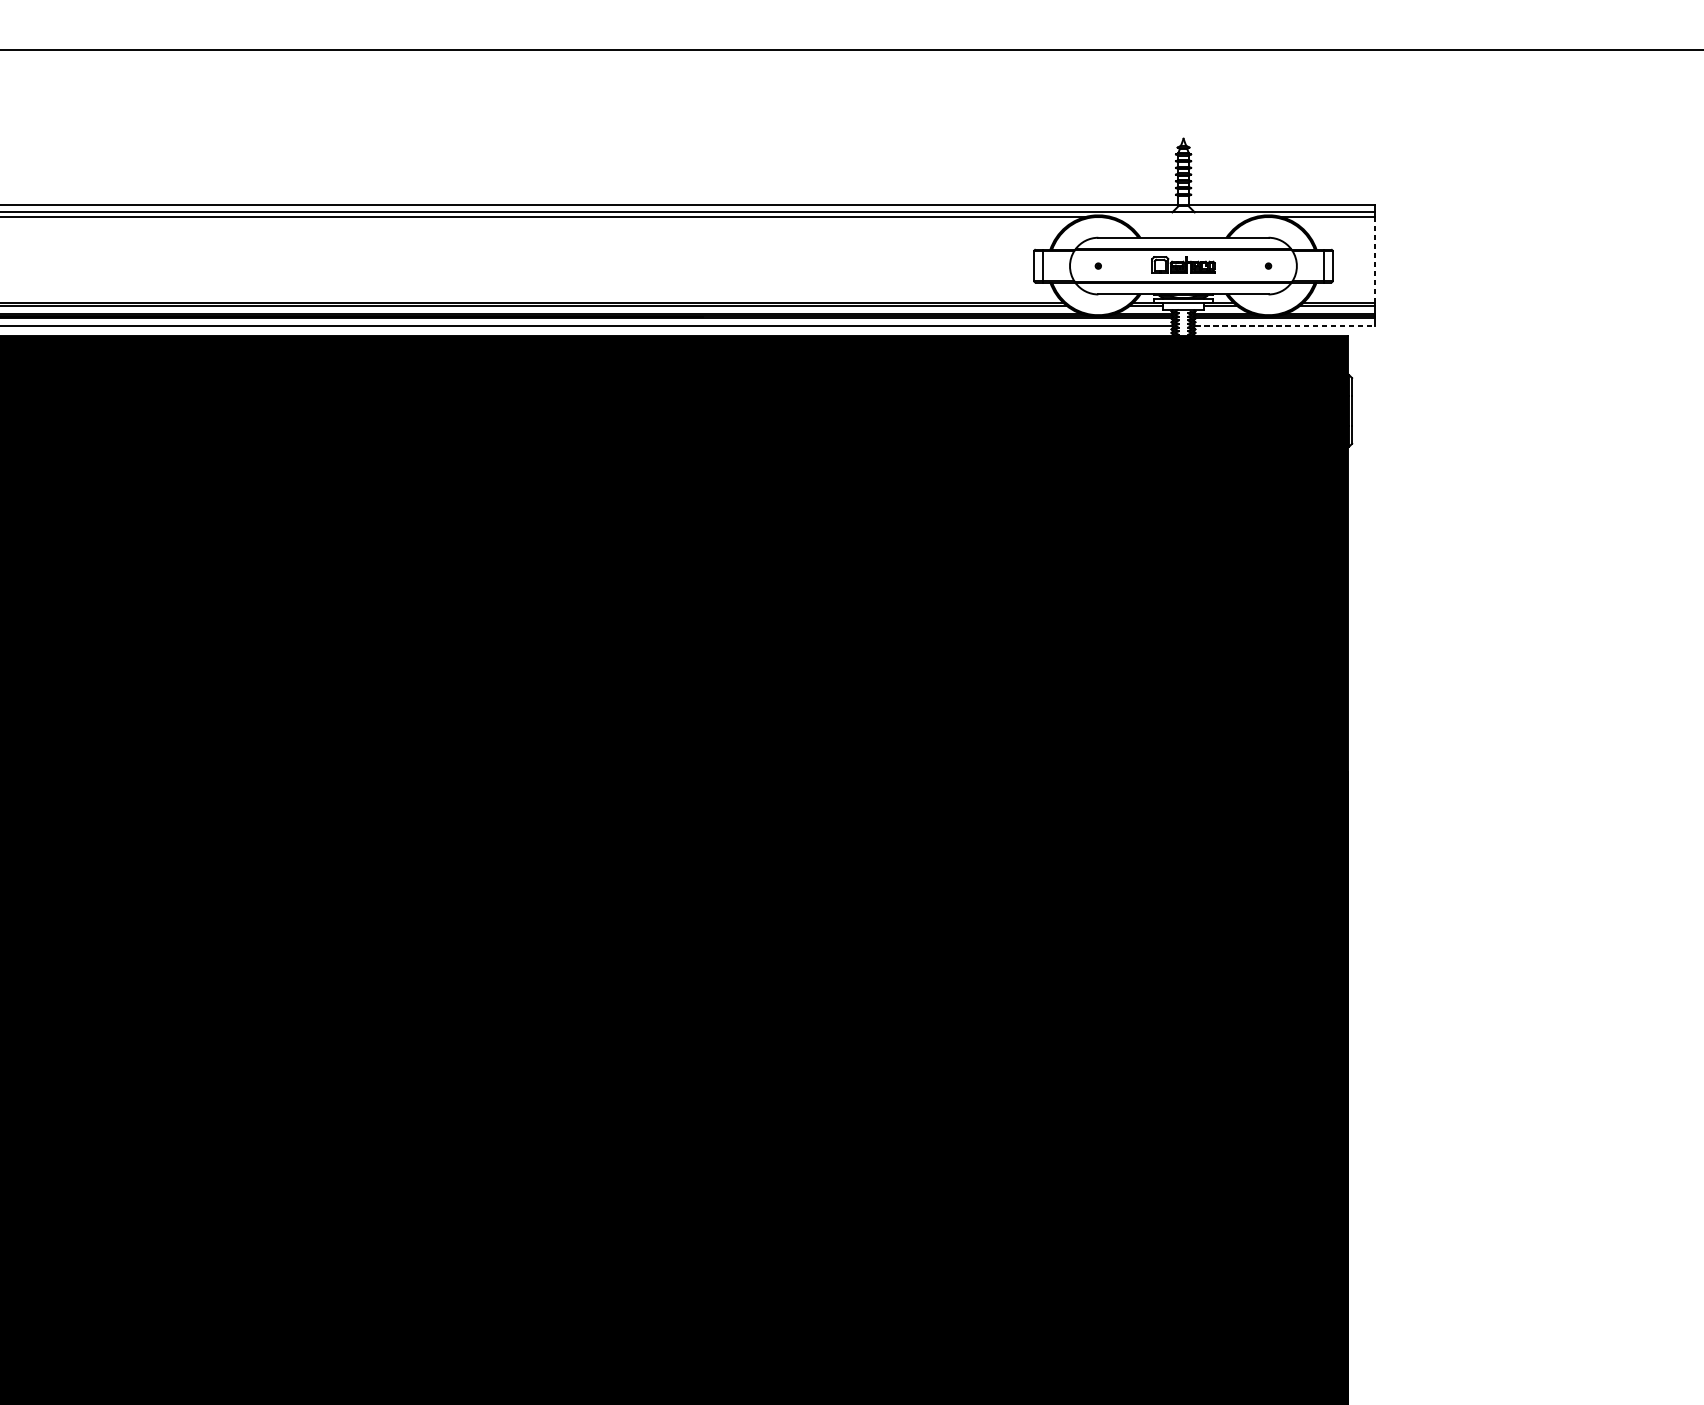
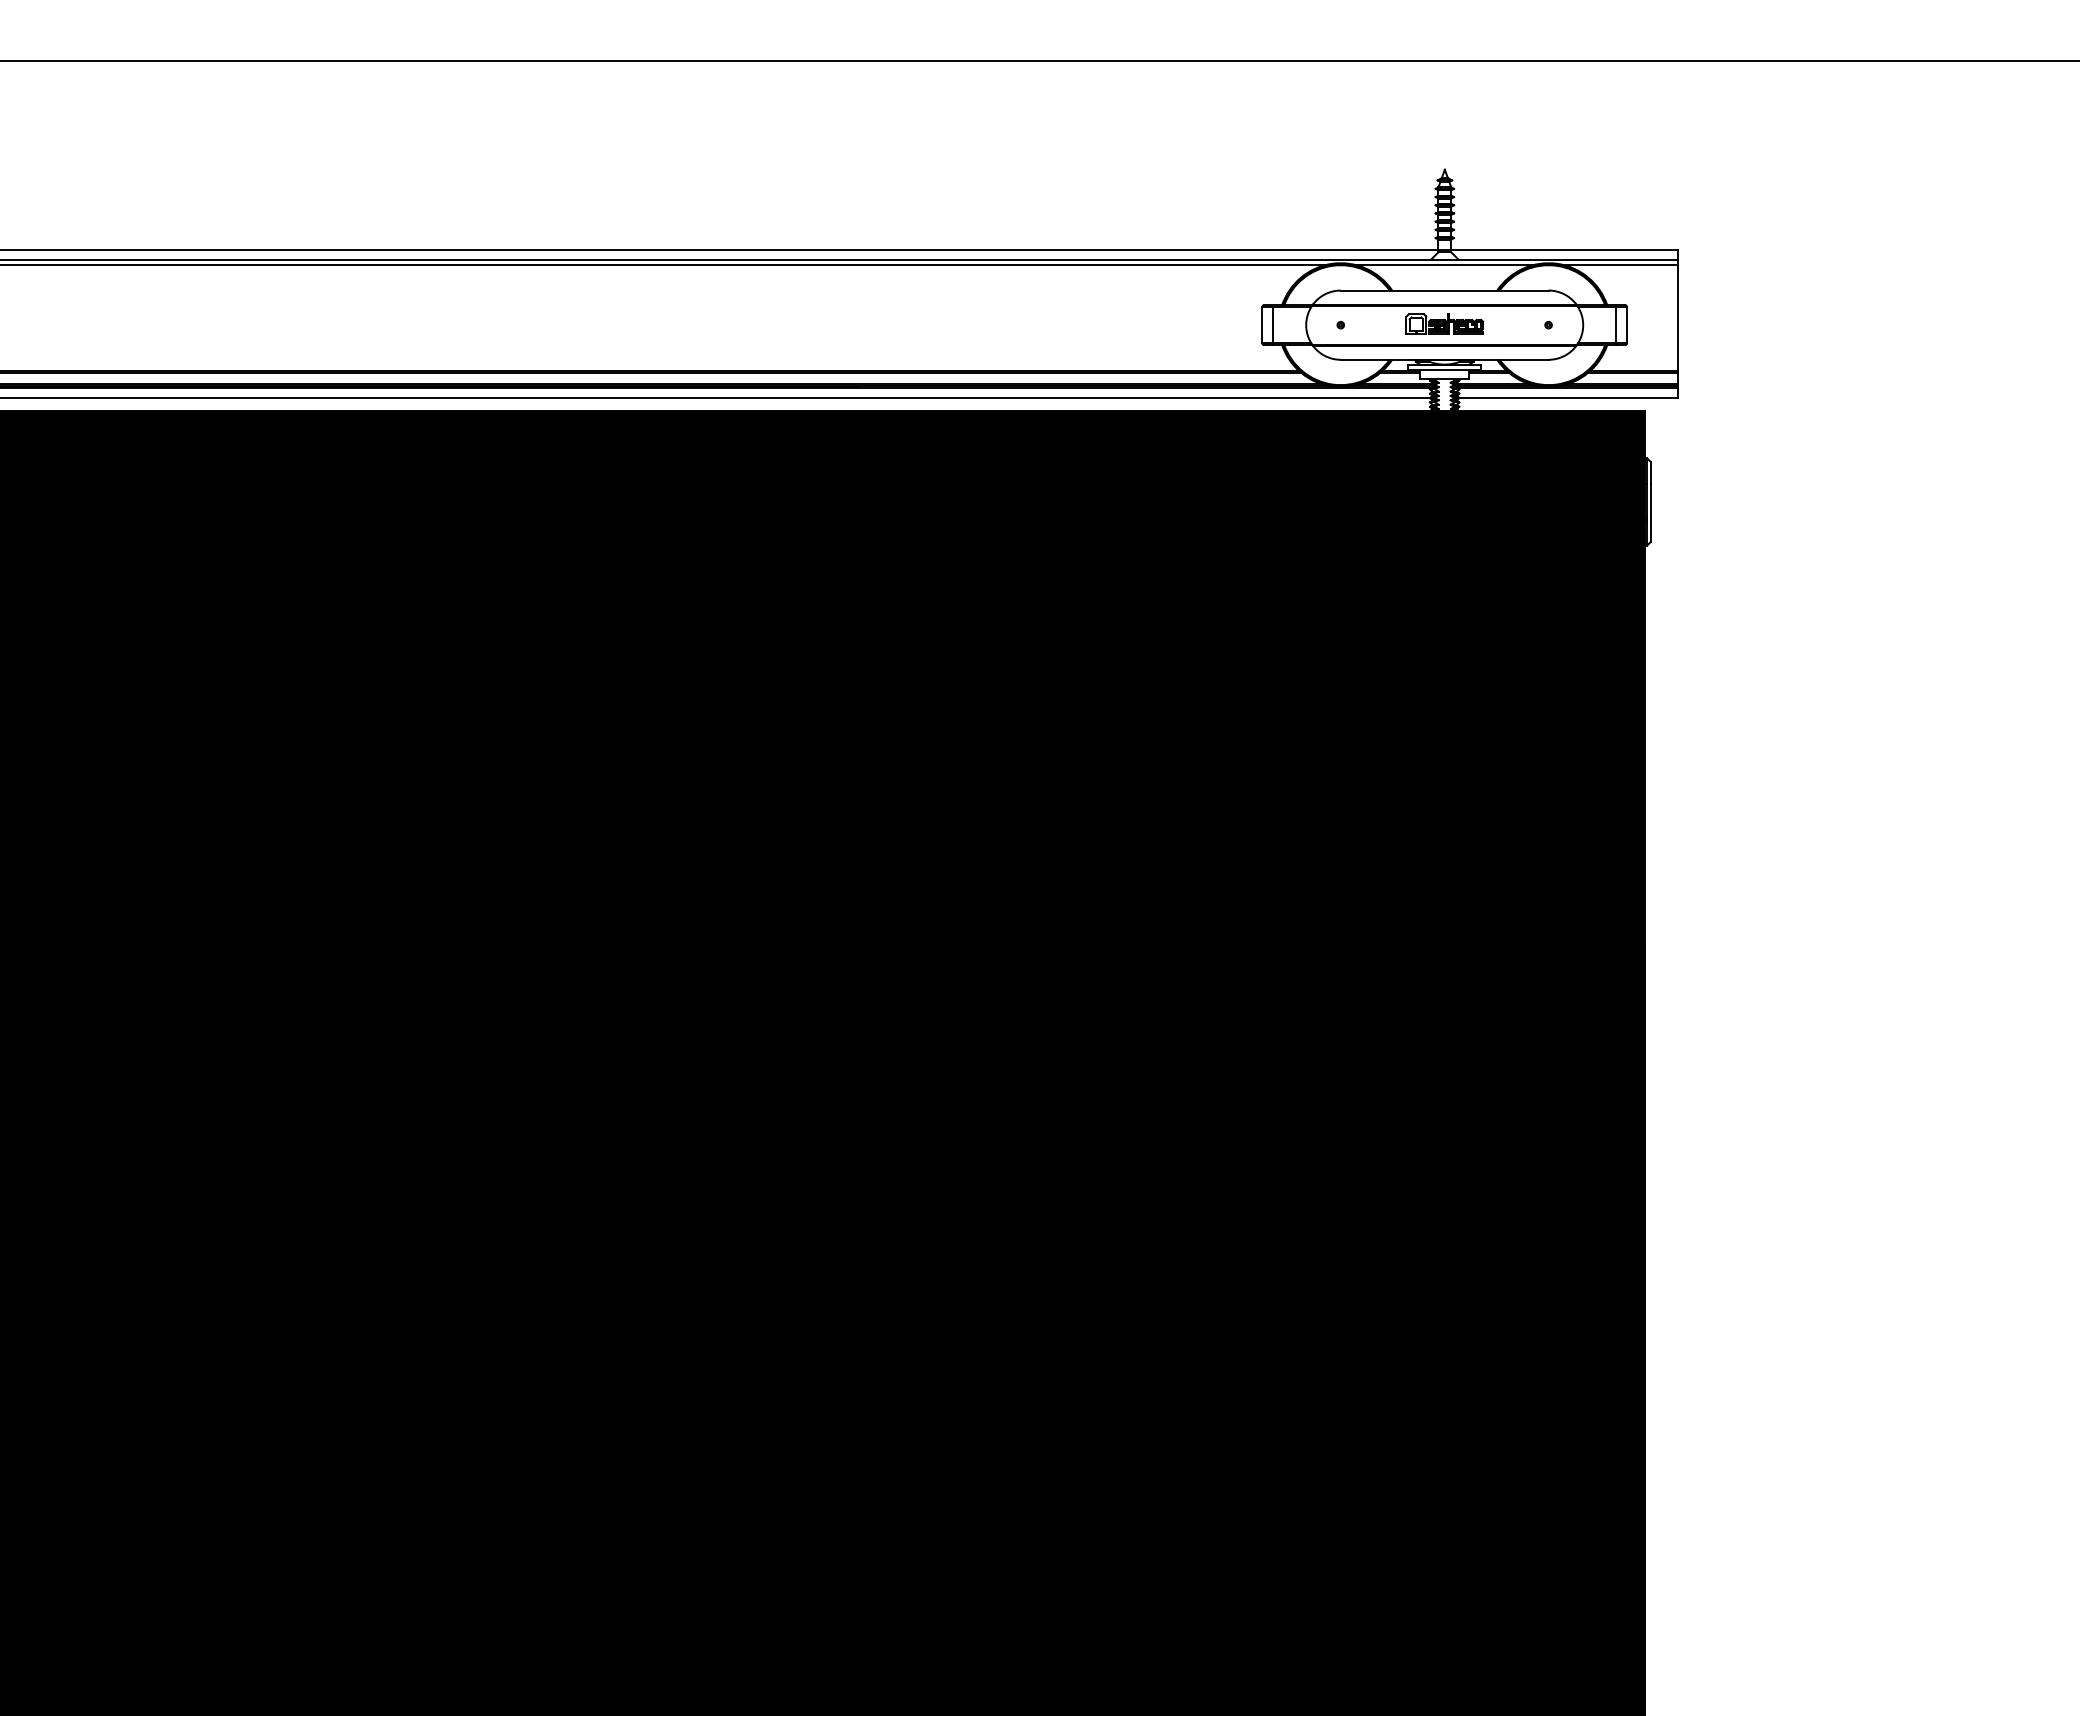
line: (1183, 217) -> (1444, 265), added
line: (1374, 259) -> (1678, 317), dashed -> solid
line: (1285, 326) -> (1569, 398), dashed -> solid

